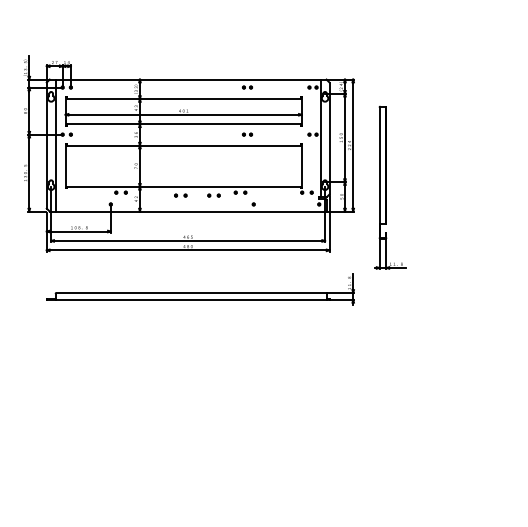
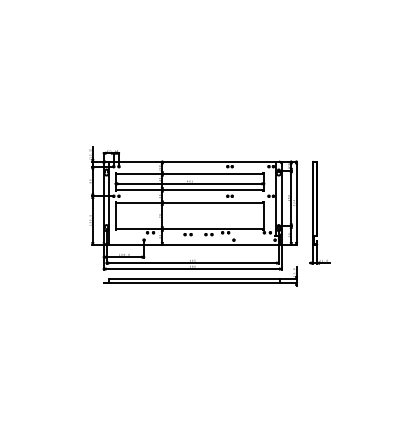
part: (189, 154) -> (193, 208), moved

